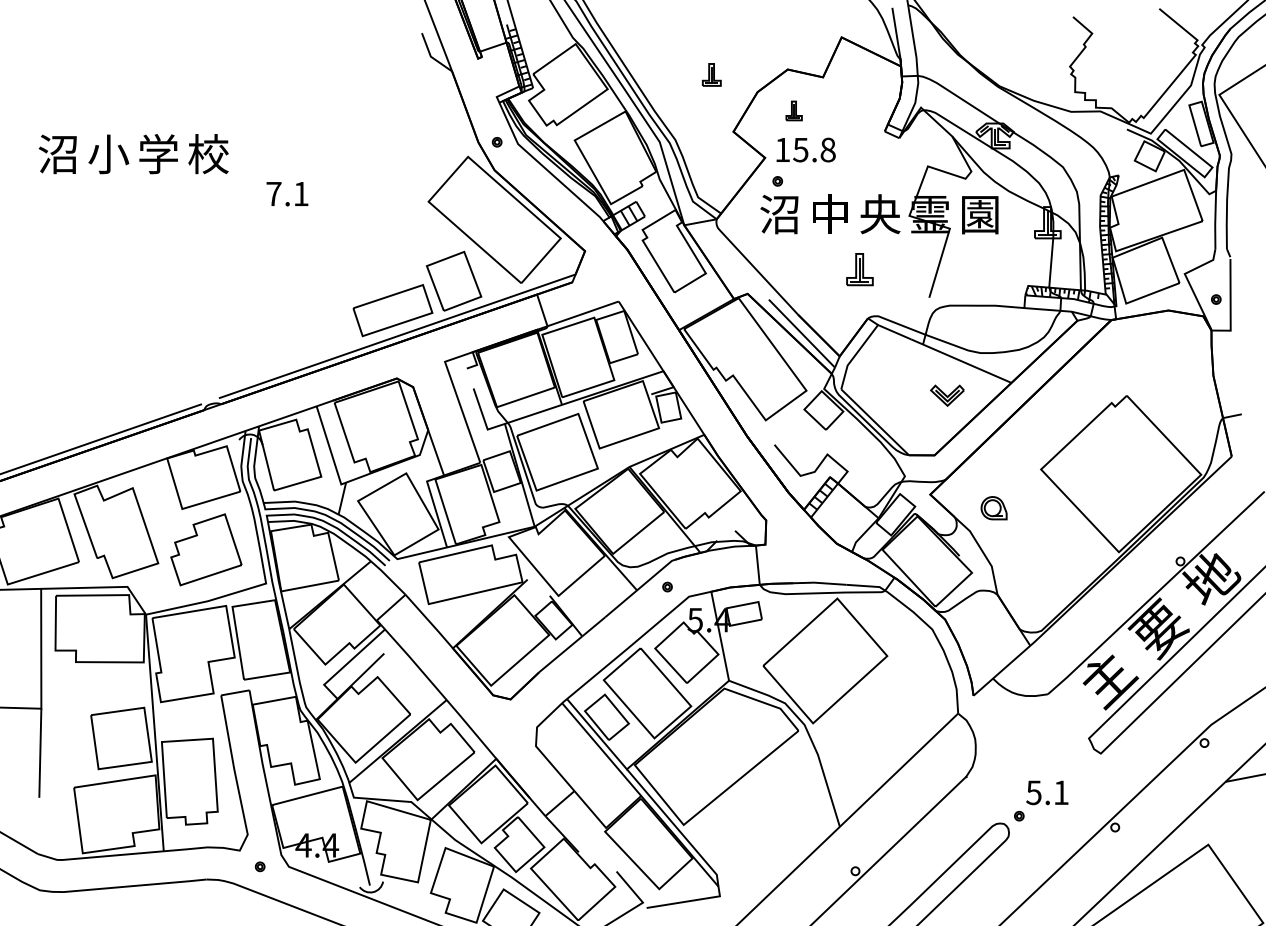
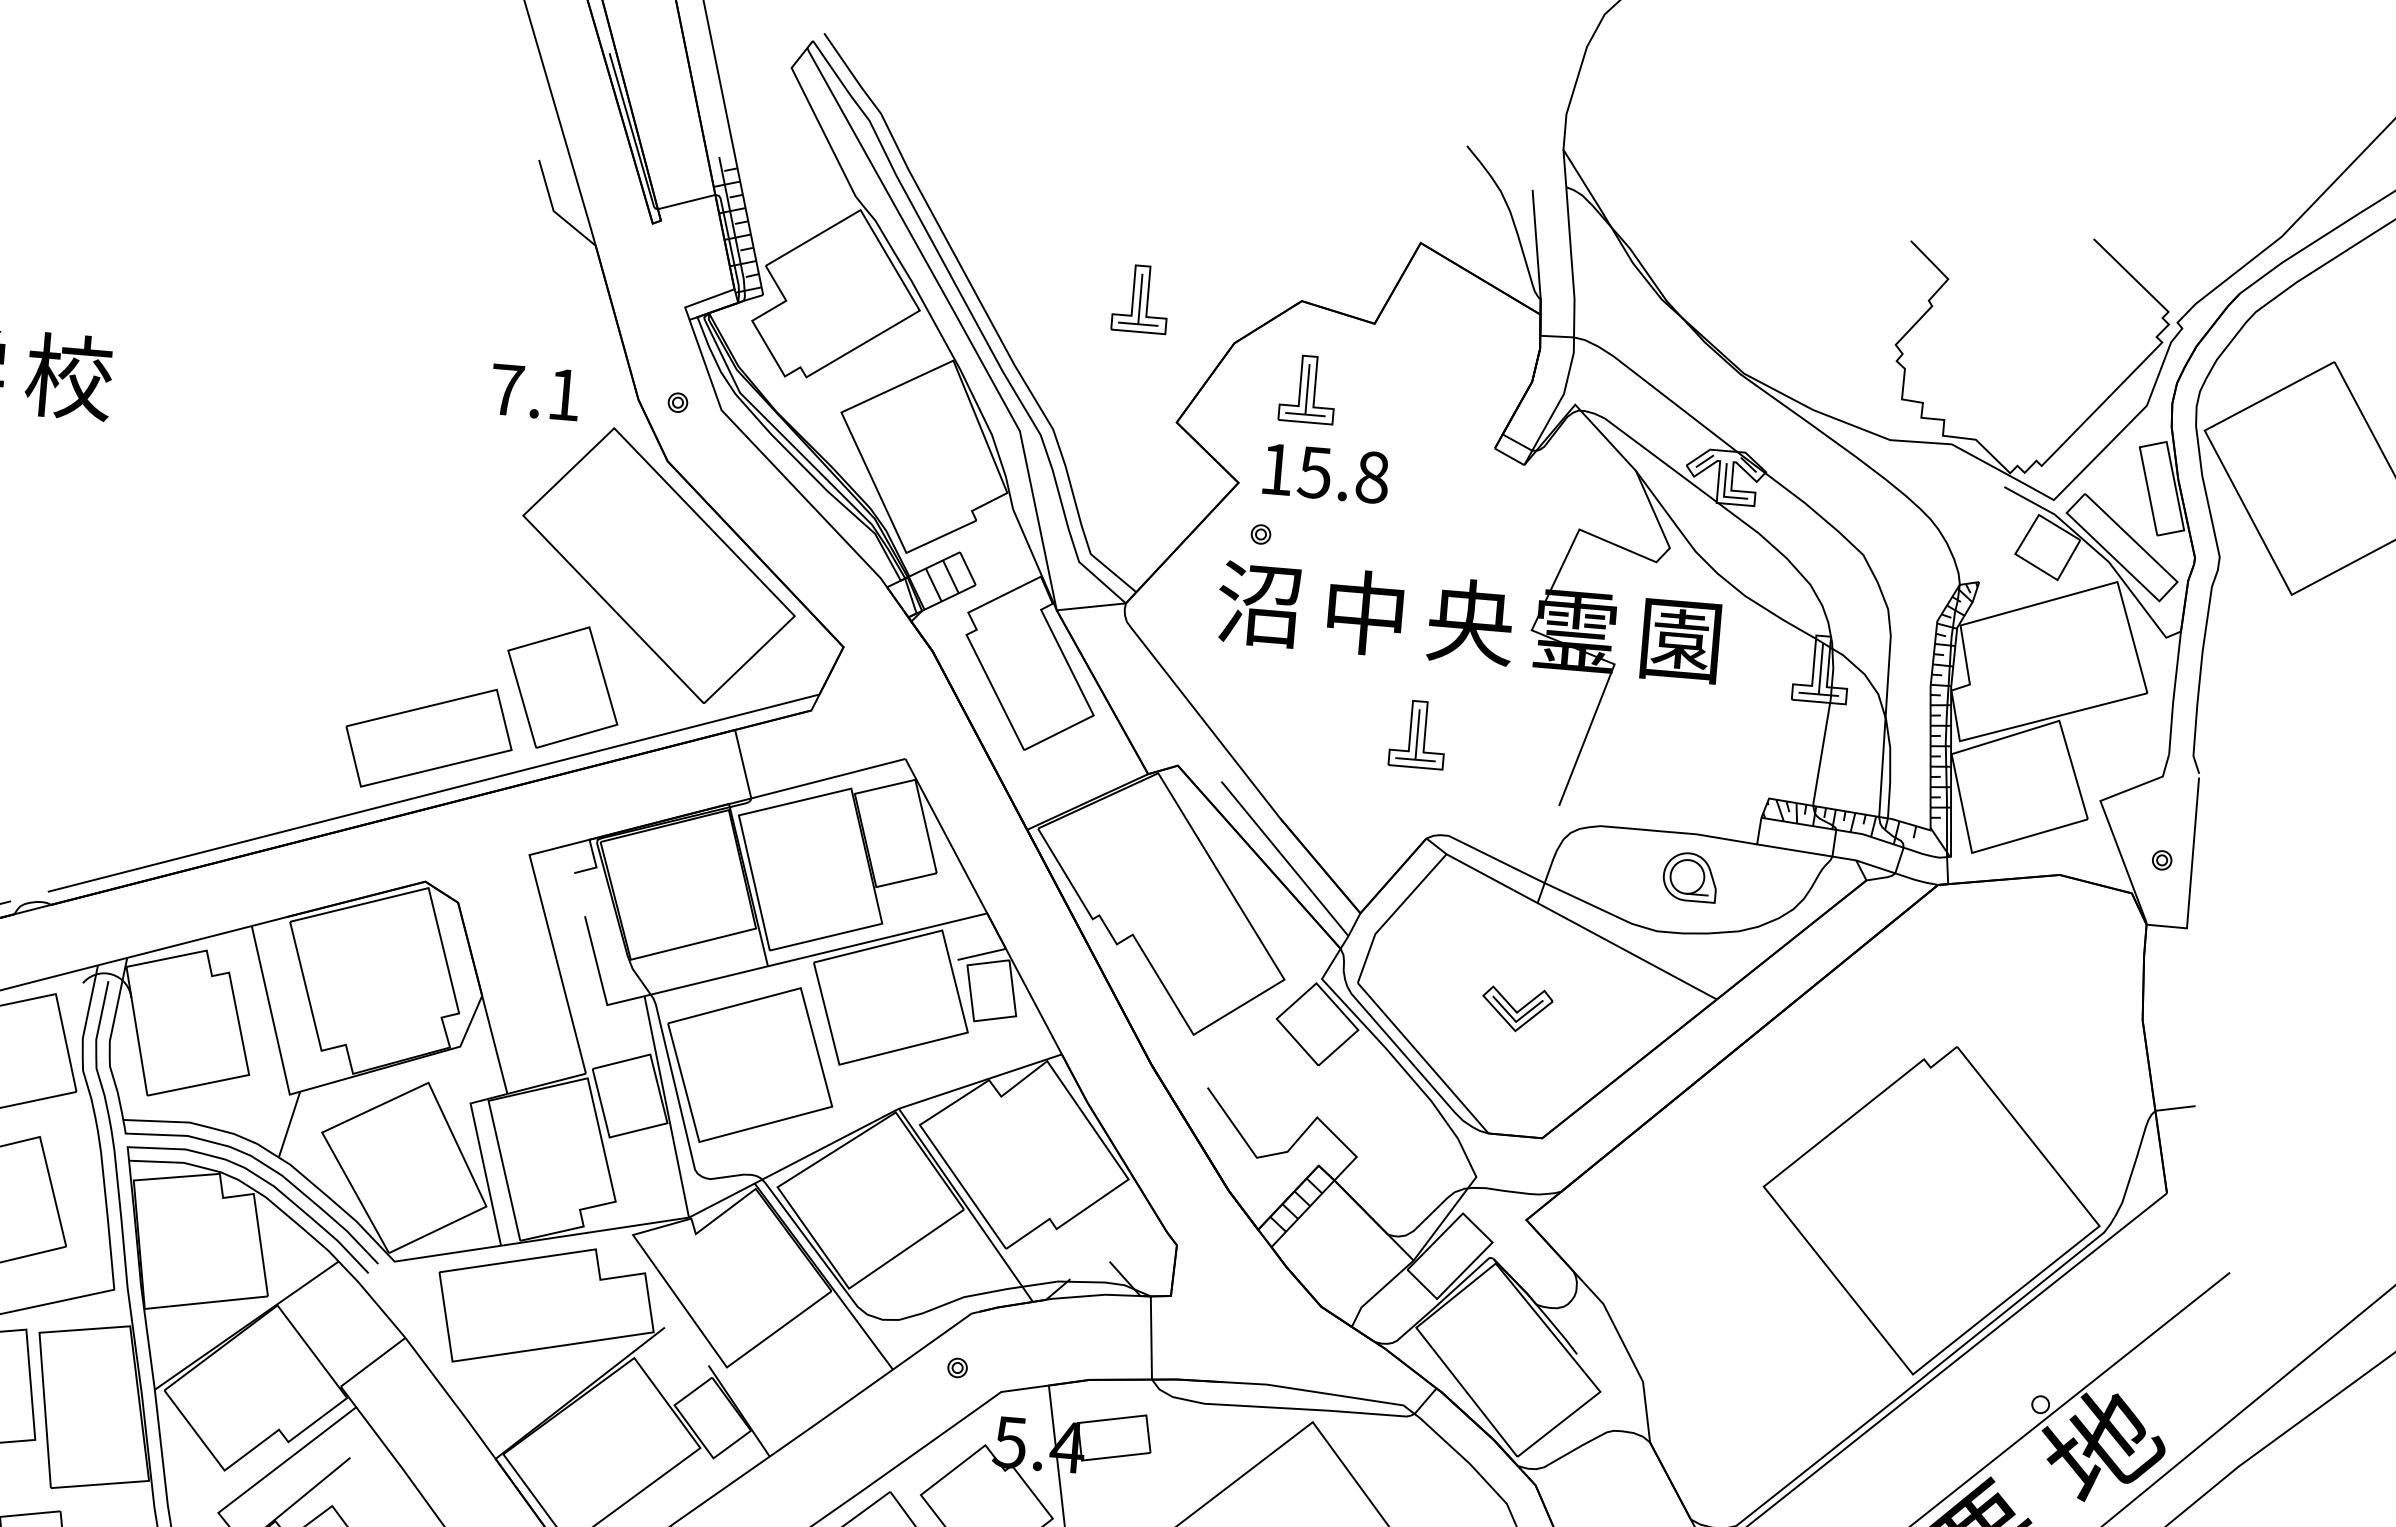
part: (711, 74) -> (1140, 298), size x1.43
part: (793, 110) -> (1306, 388), size x1.67
text: (287, 194) -> (535, 393), moved
part: (947, 395) -> (1516, 1009), moved
part: (993, 508) -> (1688, 877), moved

